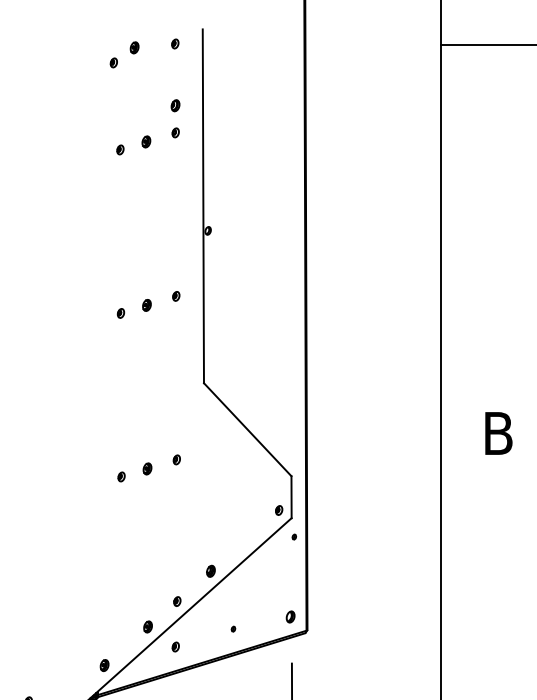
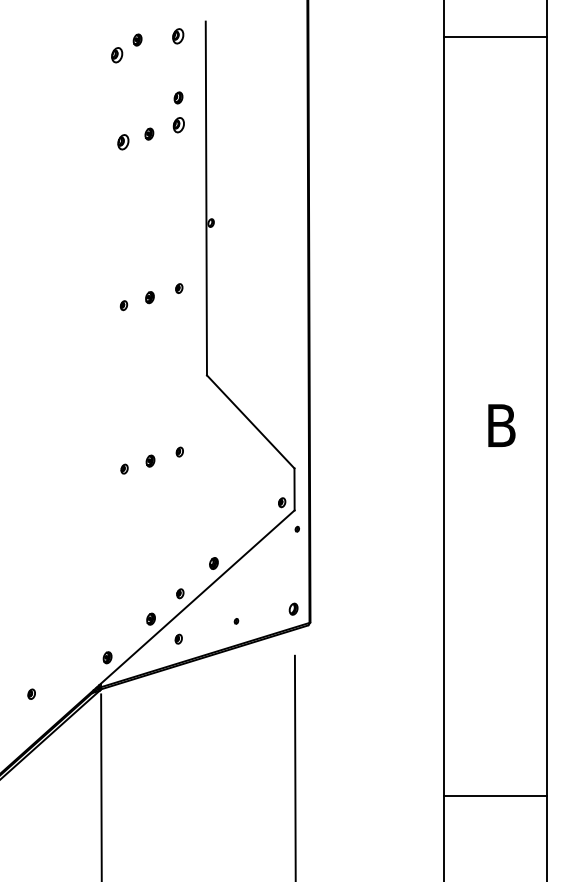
part: (175, 43) -> (178, 35), size x1.6
part: (113, 62) -> (116, 54), size x1.6
part: (175, 132) -> (178, 124), size x1.6
part: (120, 149) -> (123, 141), size x1.6

